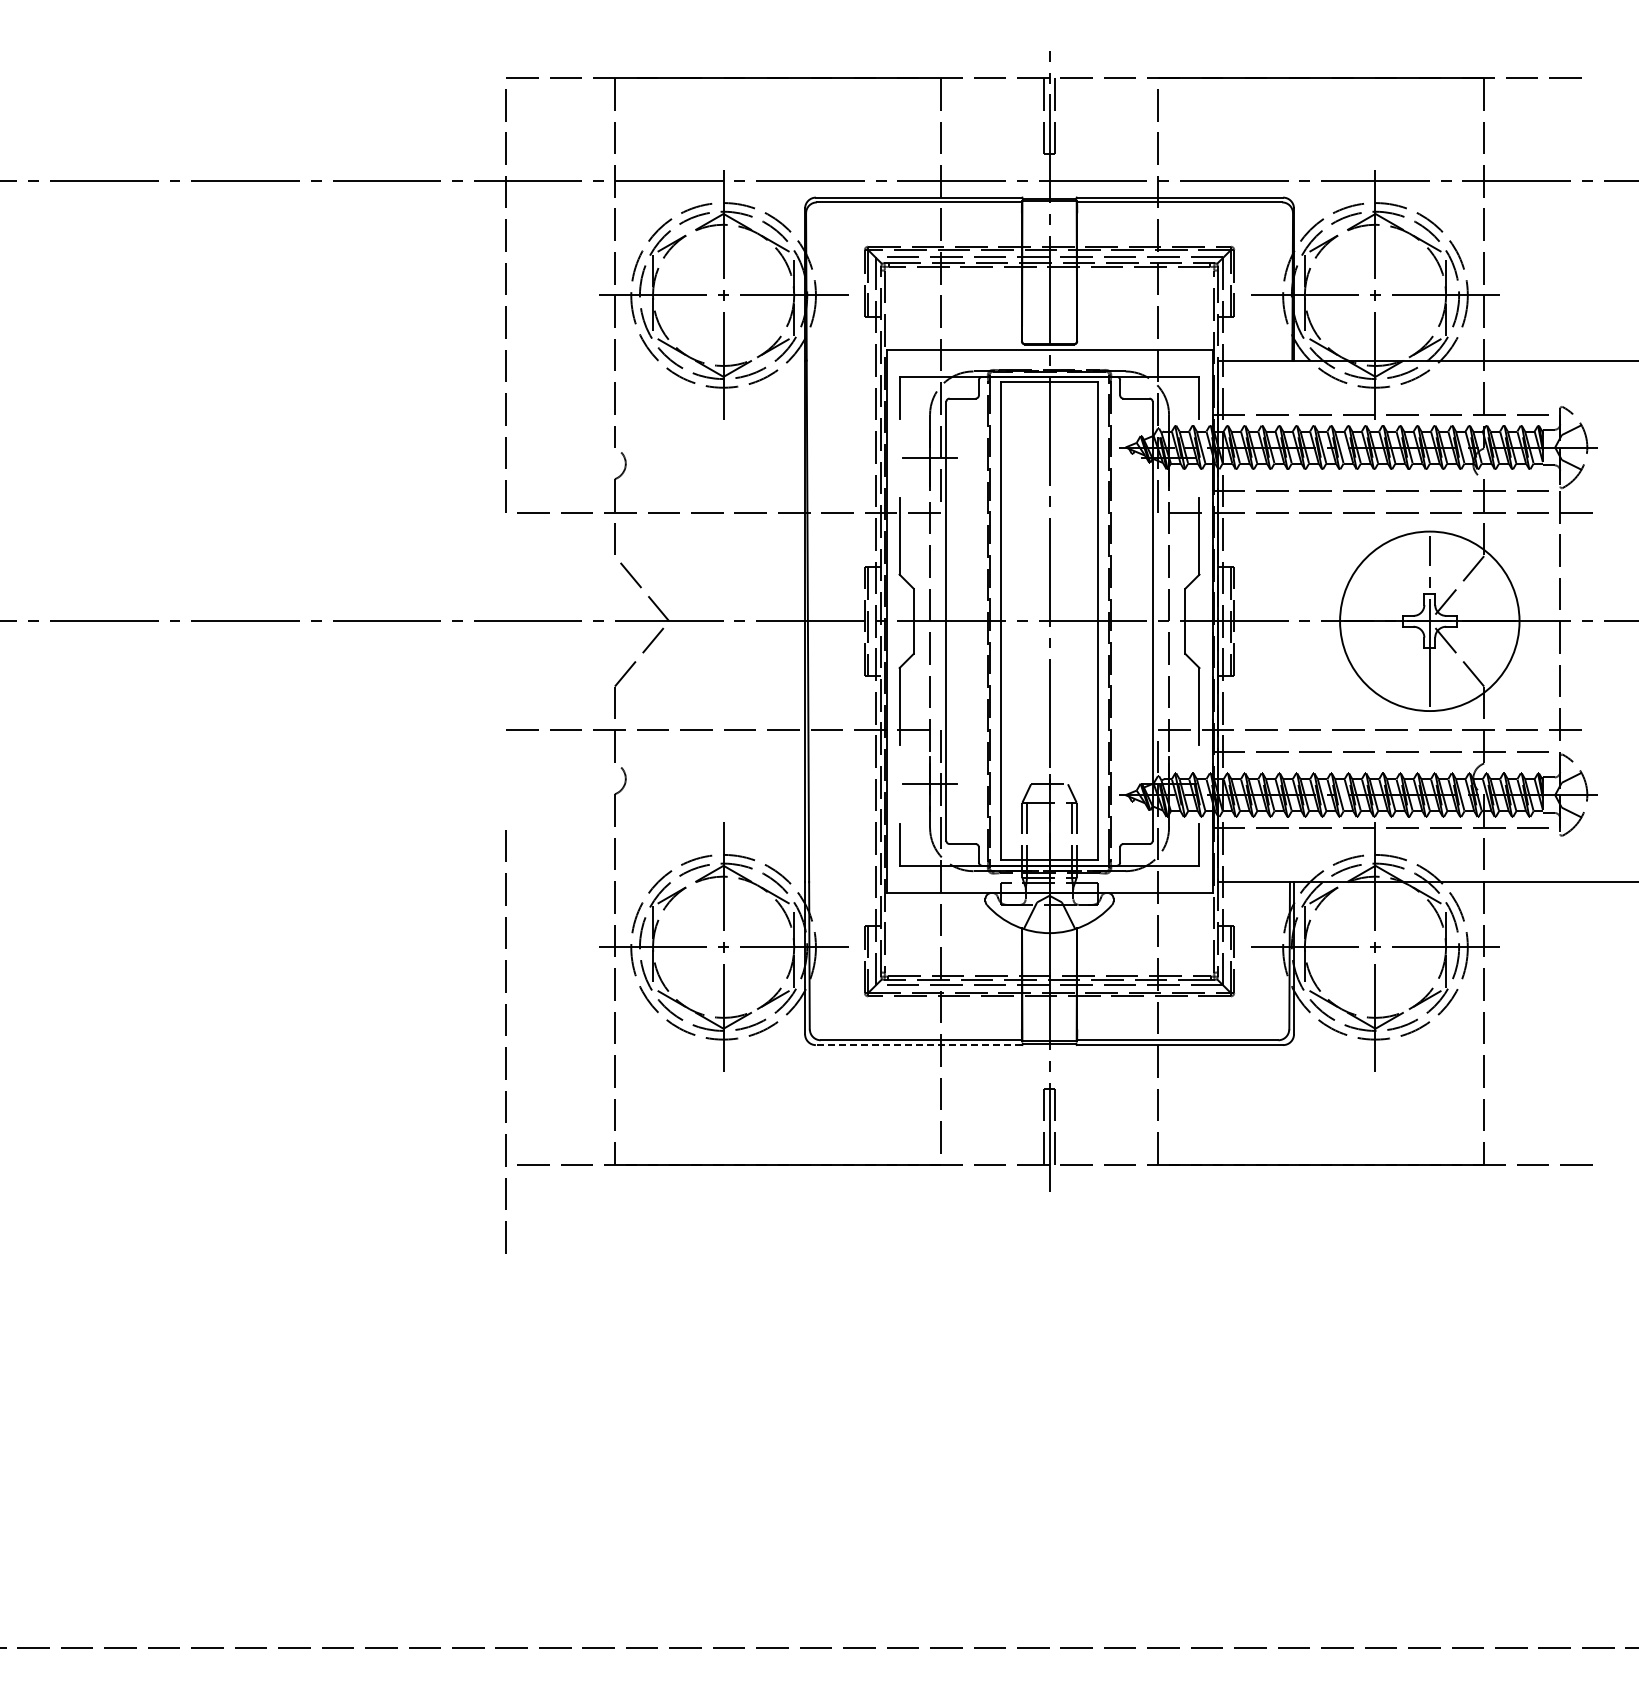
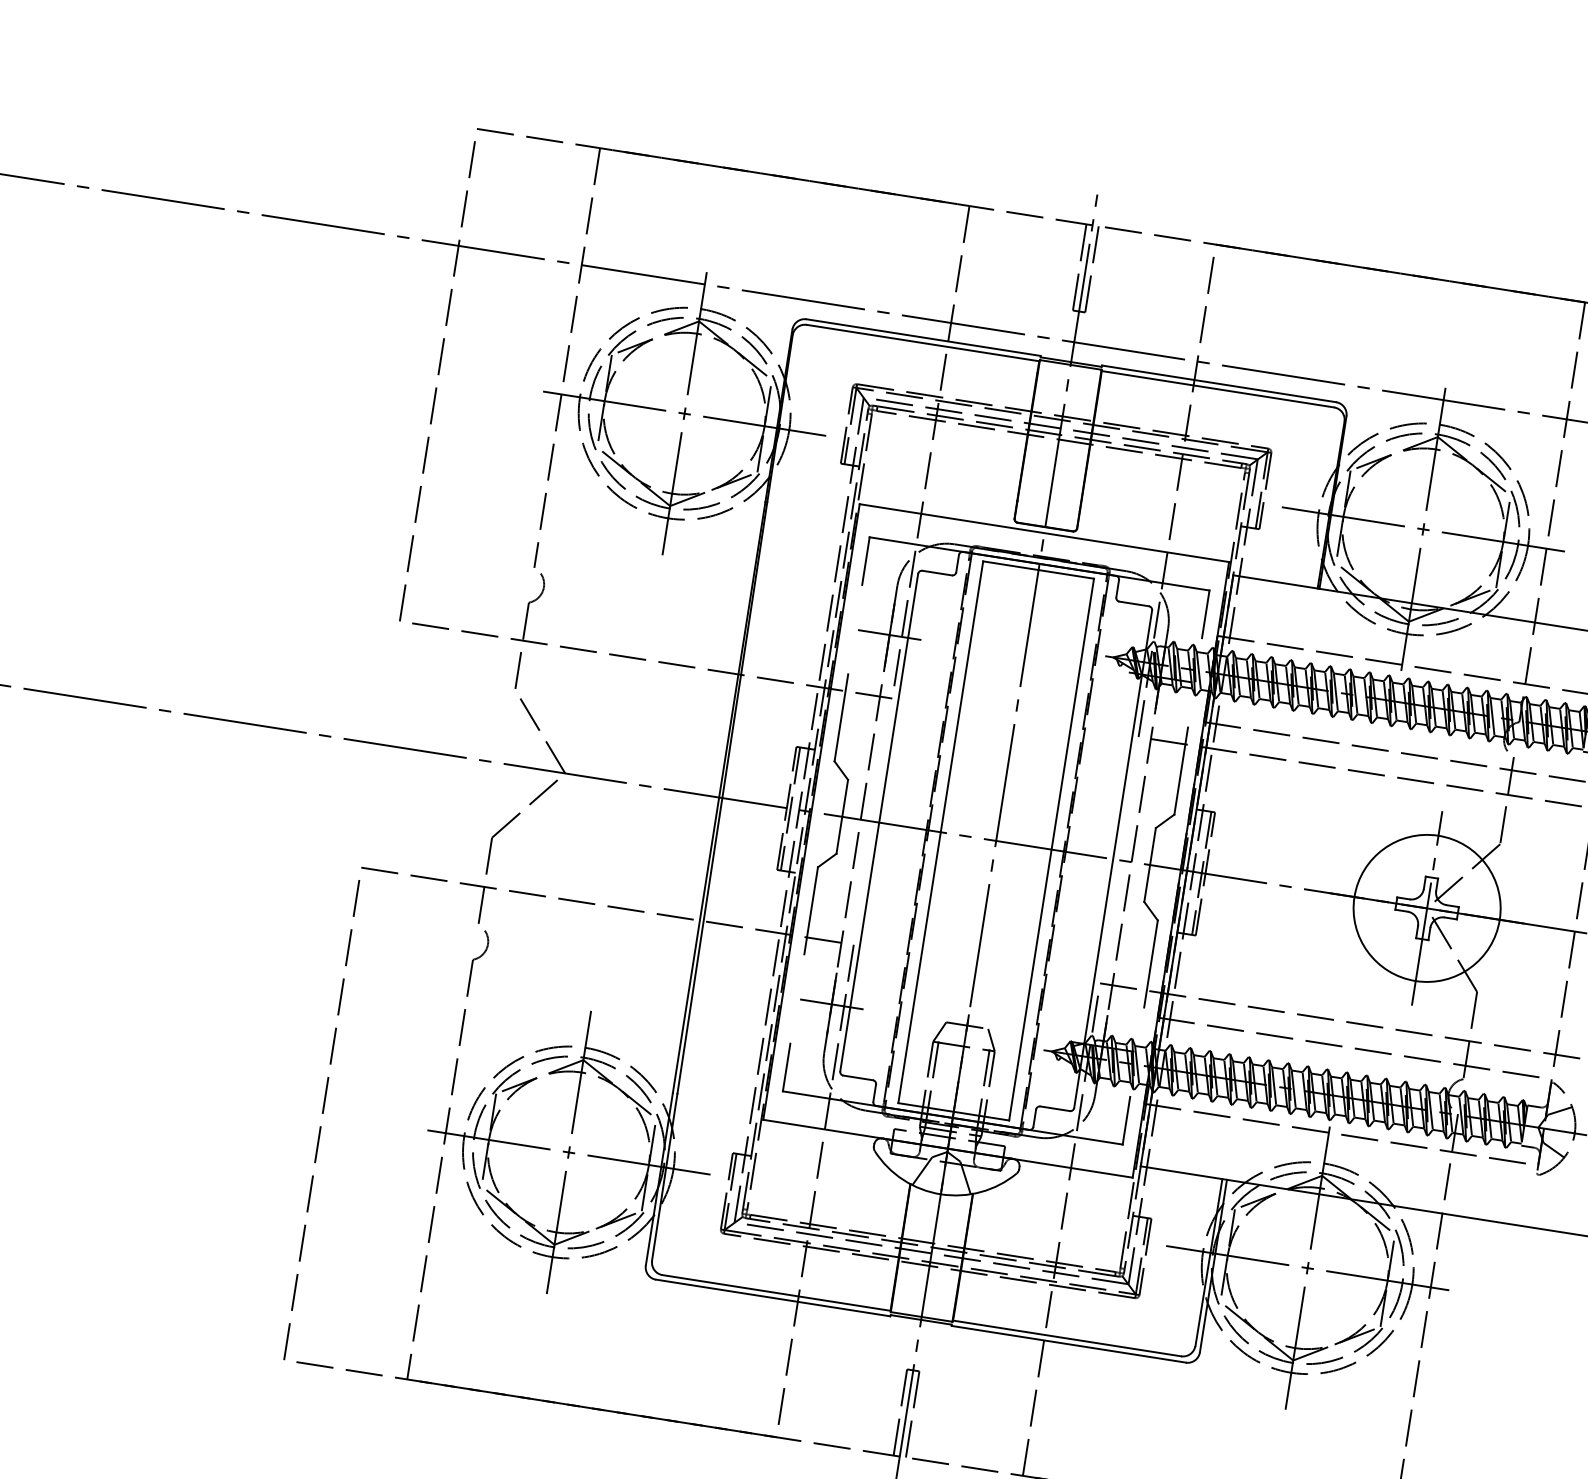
circle: (1429, 621) -> (1426, 908), size x0.71
line: (505, 1035) -> (321, 1112), moved
line: (918, 1045) -> (772, 1298), dashed -> solid

